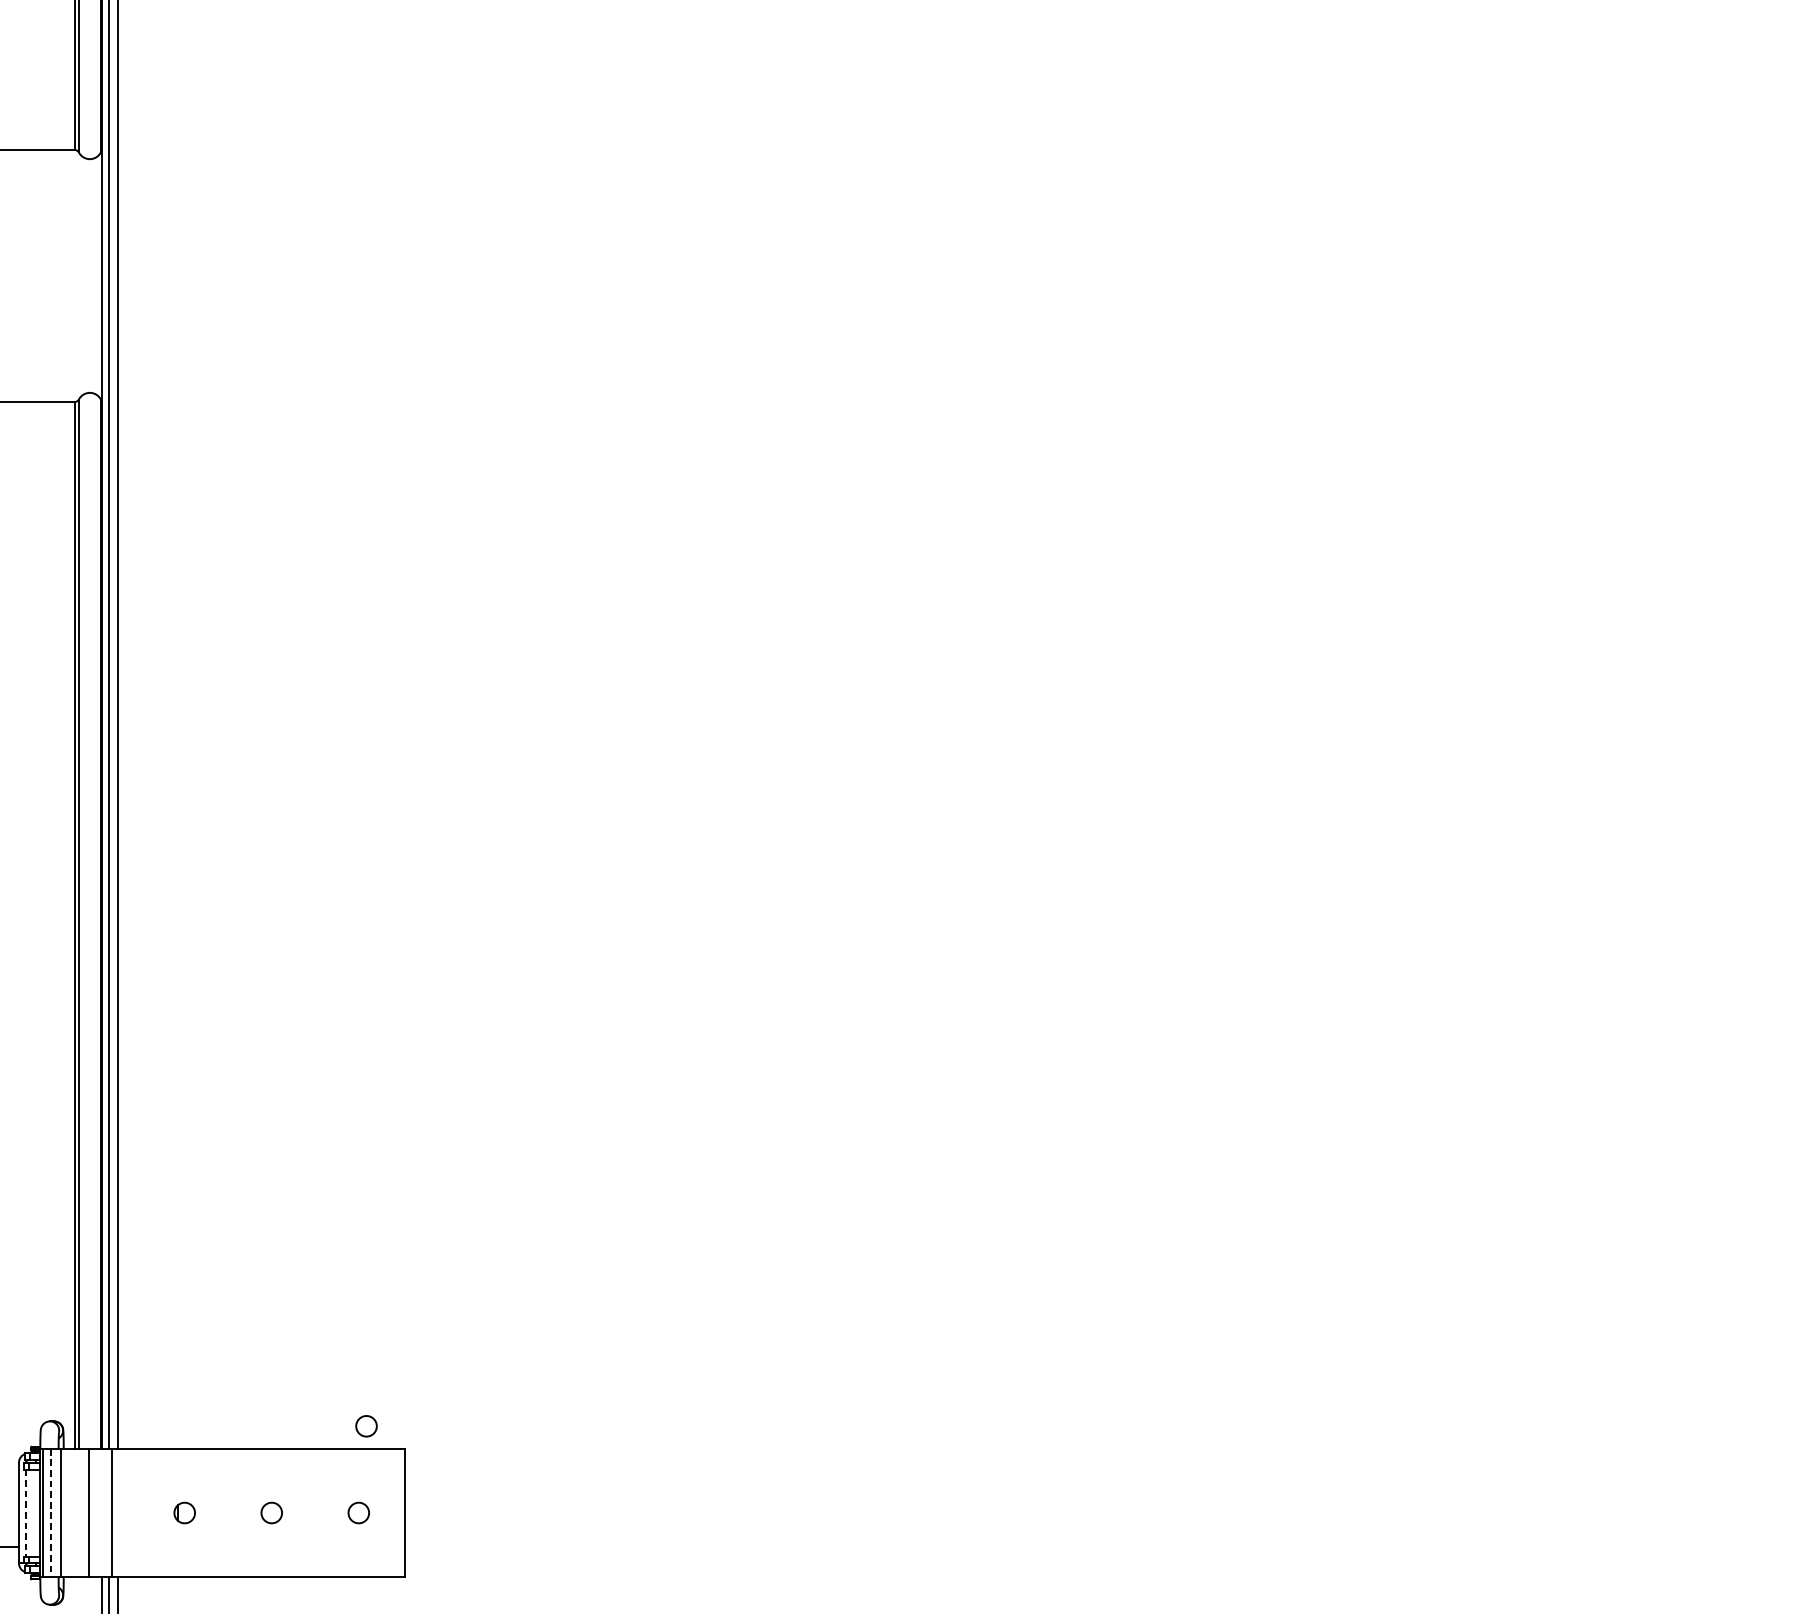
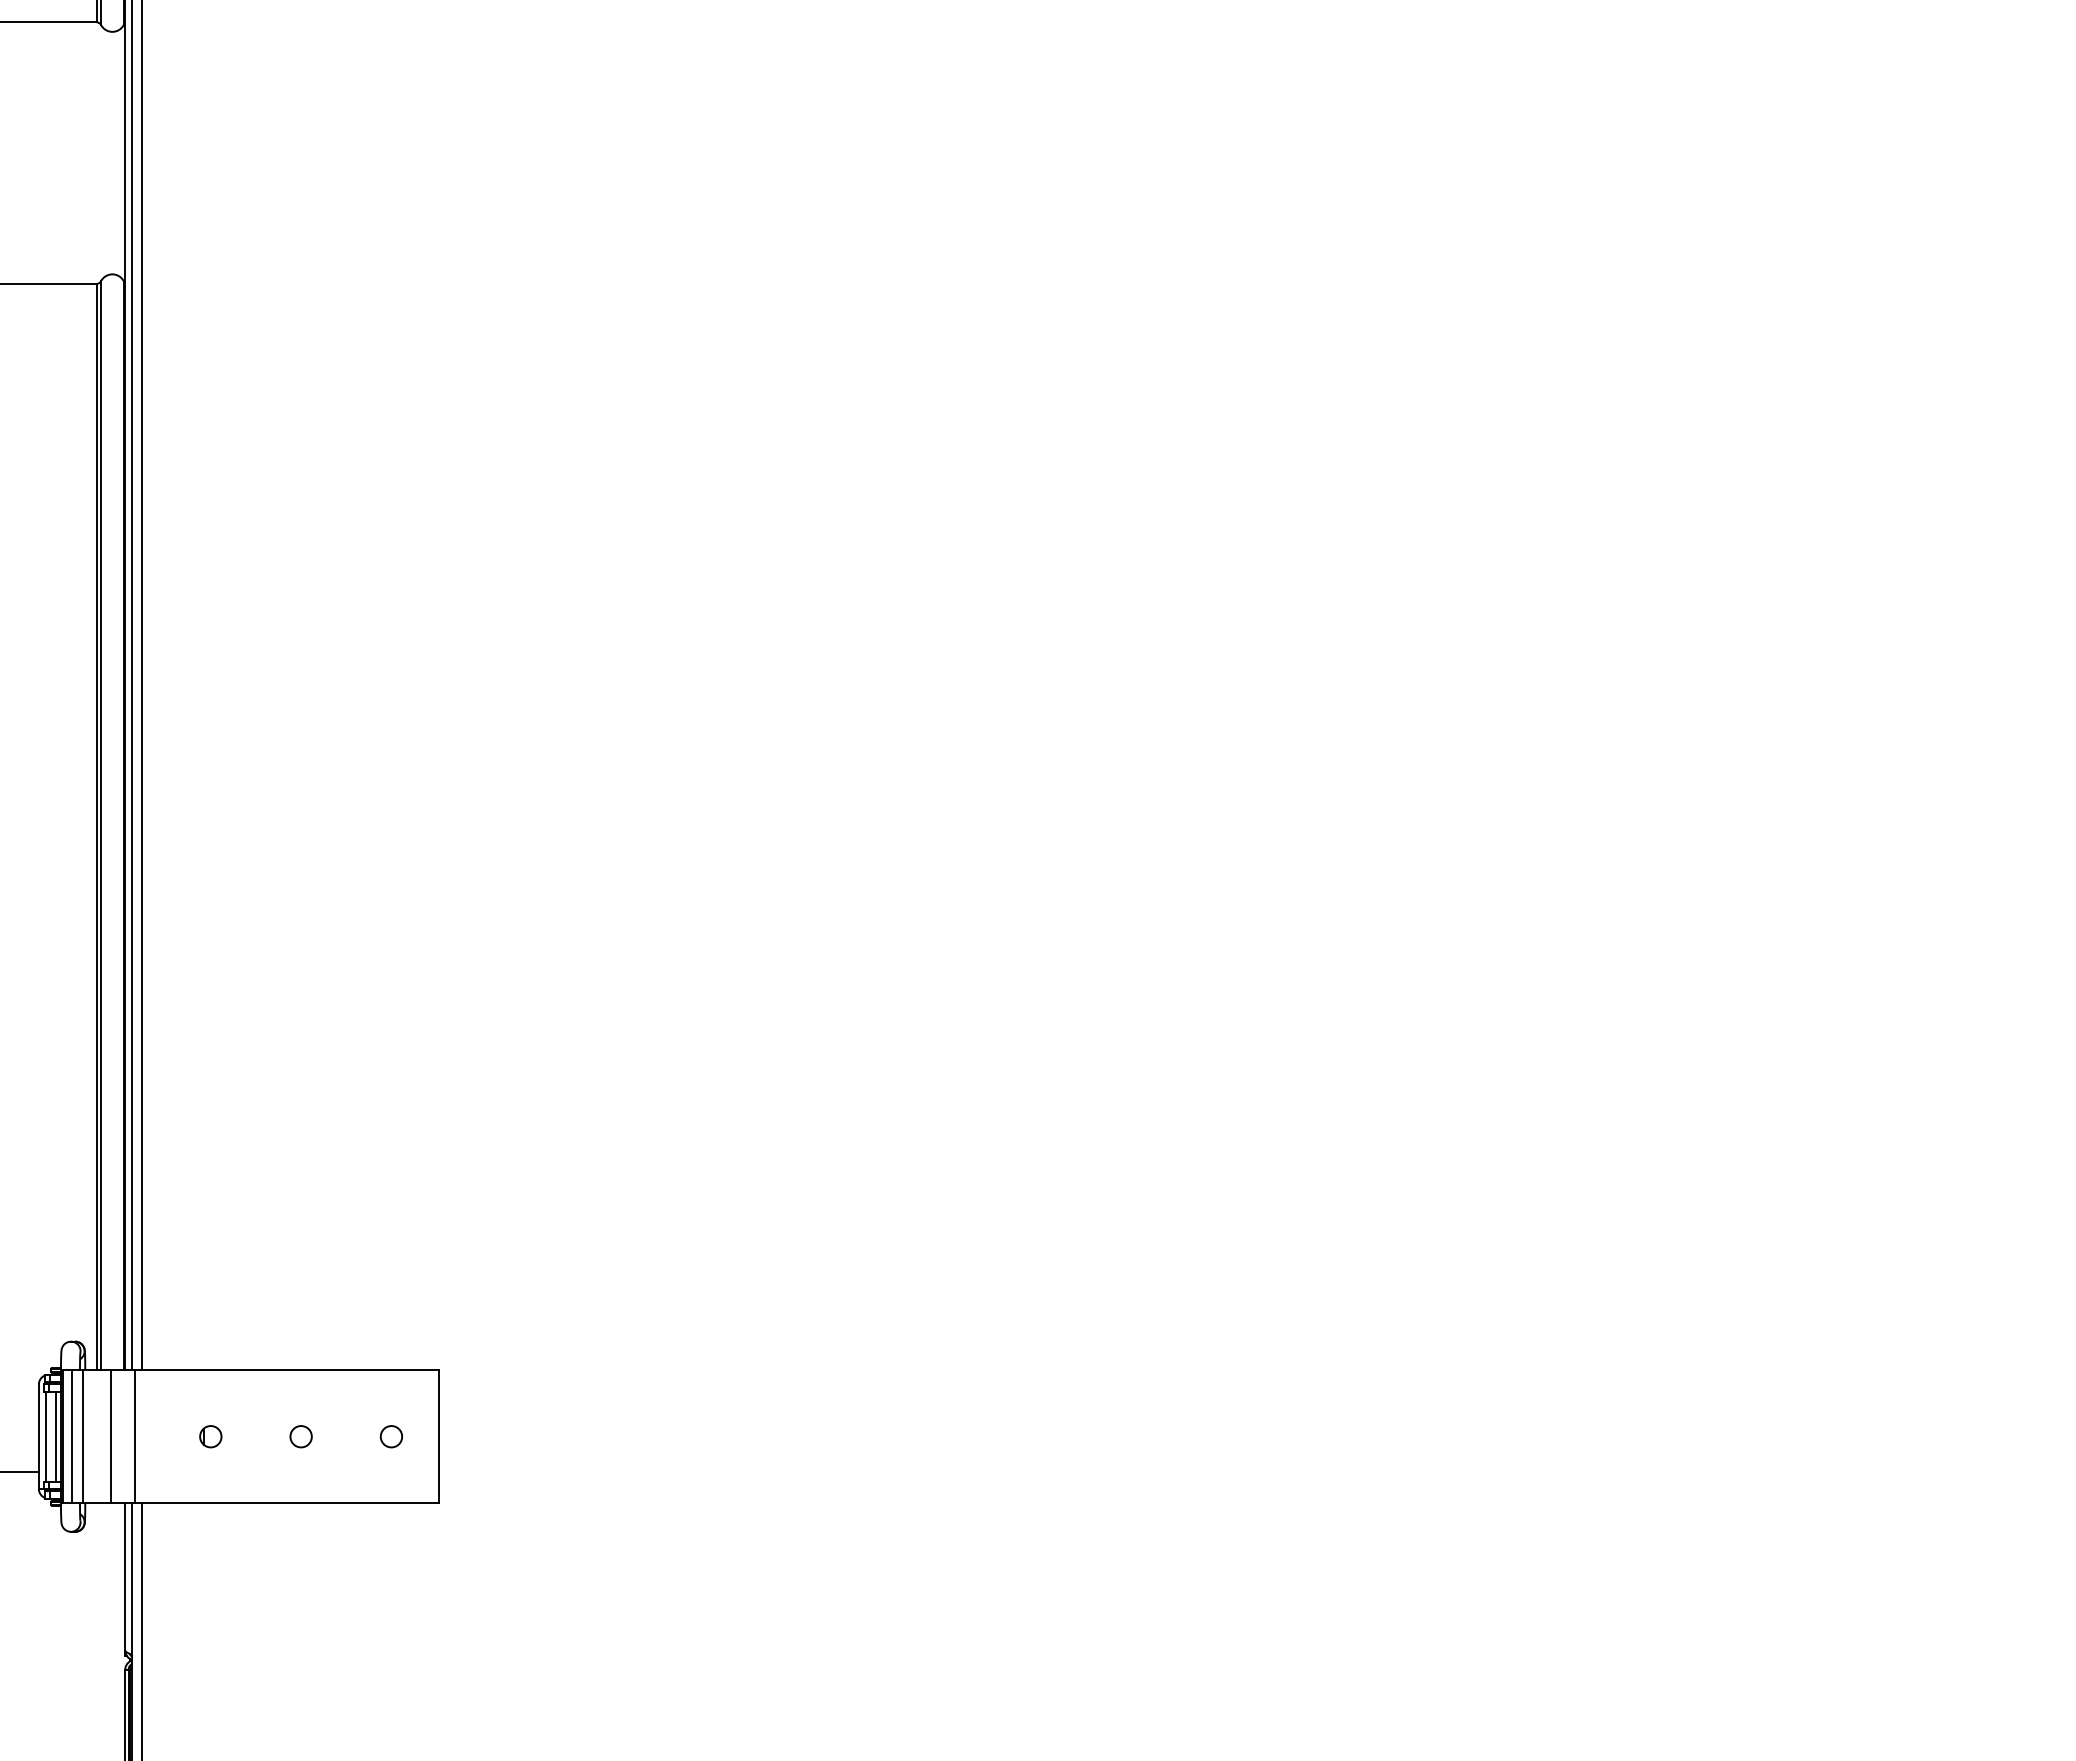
circle: (366, 1426) -> (399, 1346), removed
line: (36, 1512) -> (56, 1436), added
line: (51, 1512) -> (72, 1436), dashed -> solid
line: (26, 1513) -> (46, 1437), dashed -> solid

